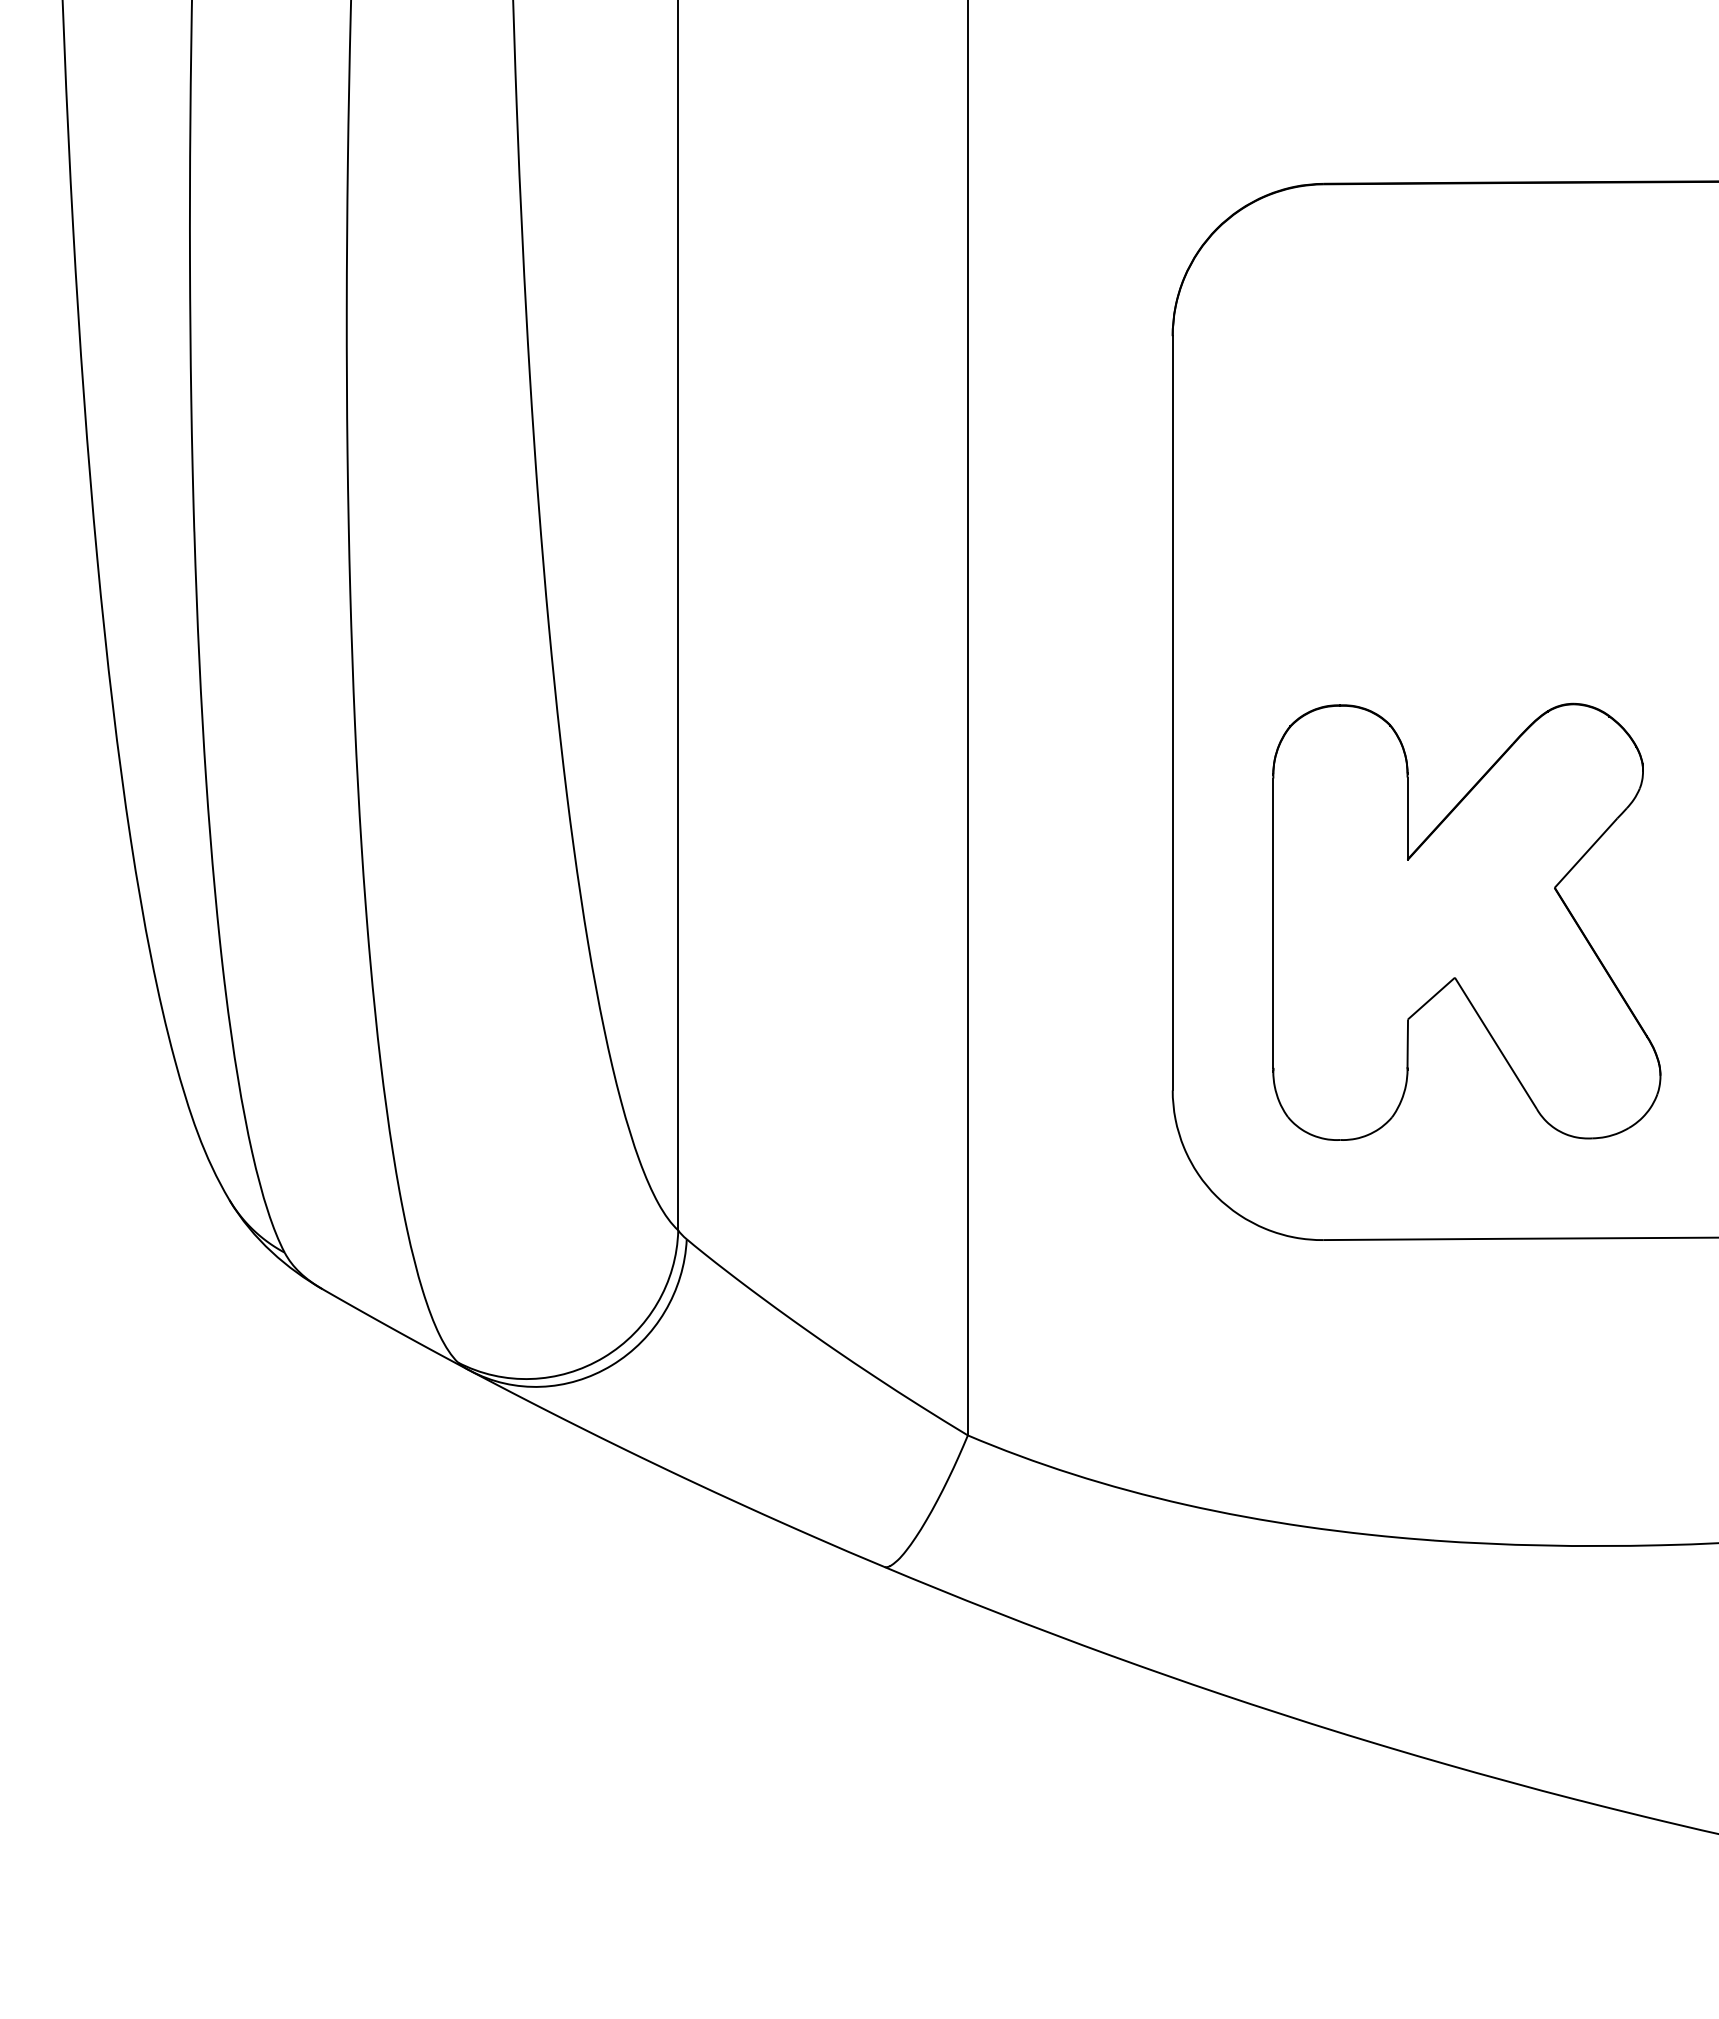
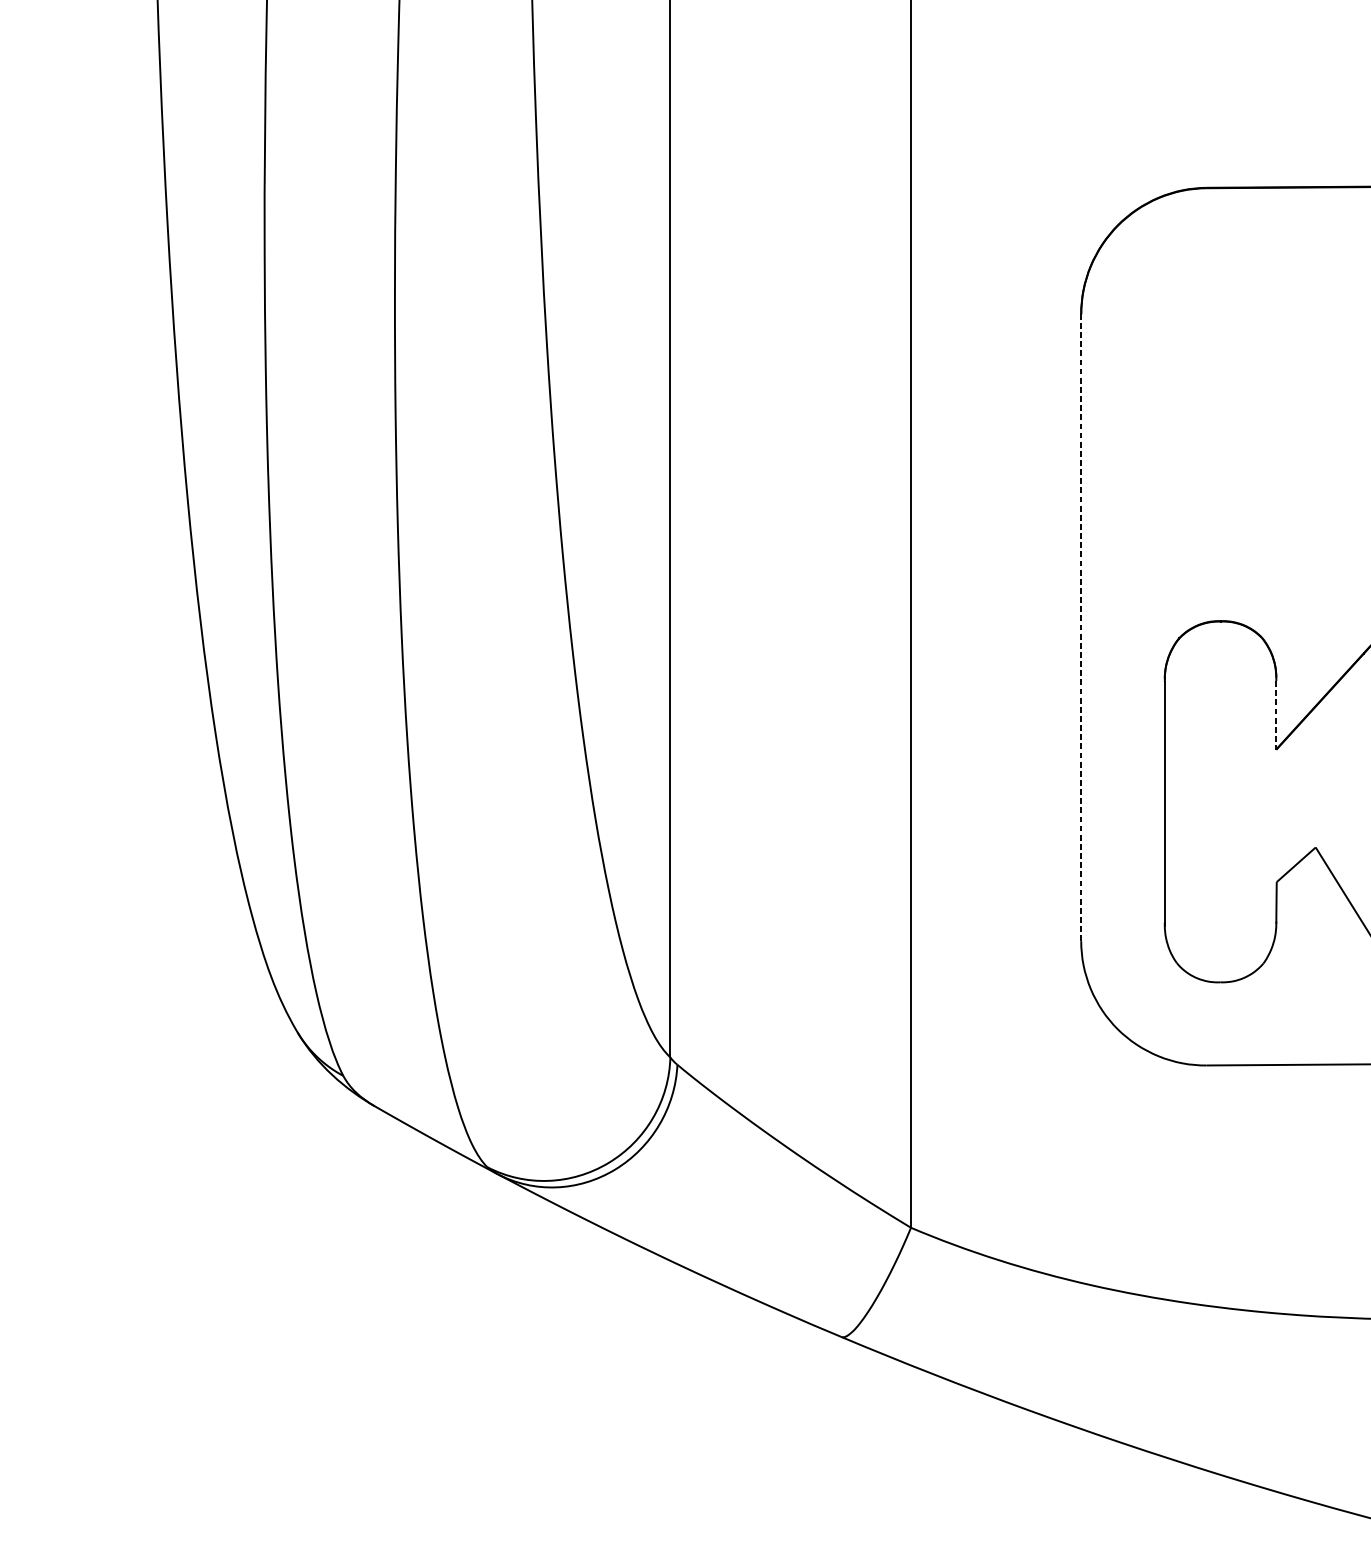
line: (1172, 712) -> (1081, 627), solid -> dashed
line: (1407, 819) -> (1276, 716), solid -> dashed

